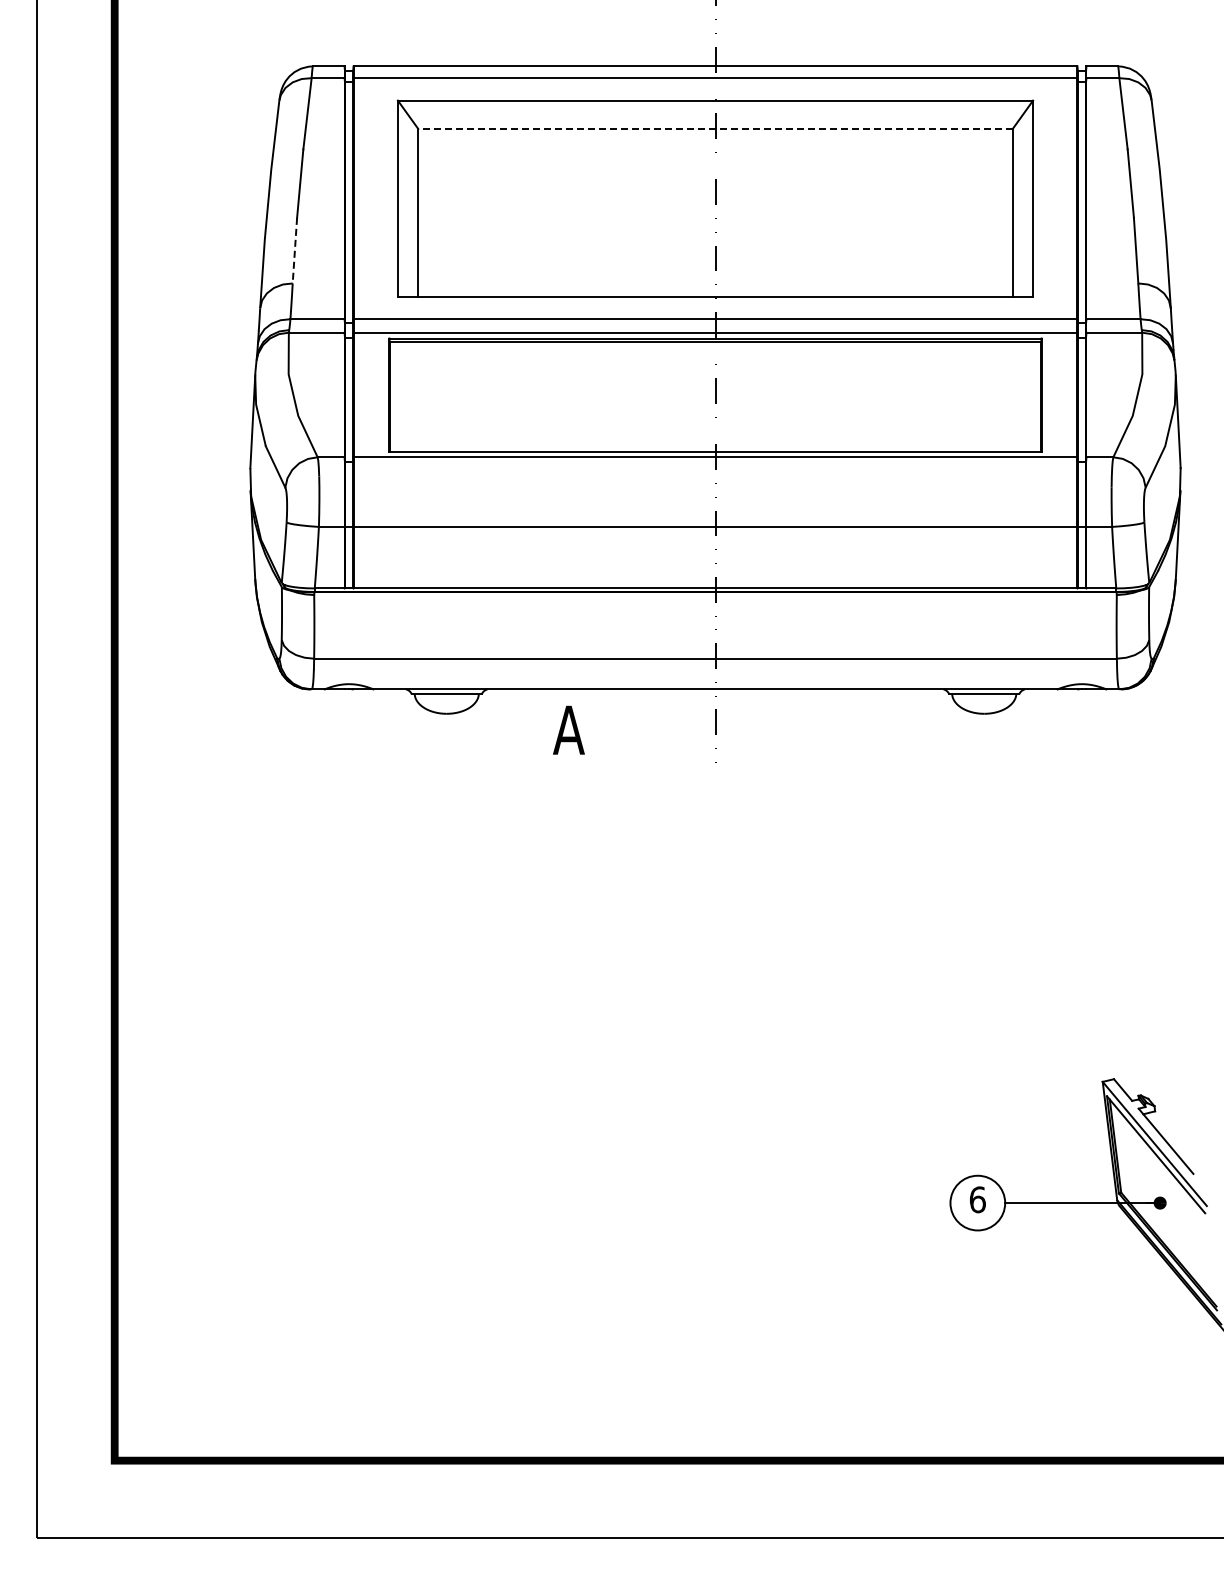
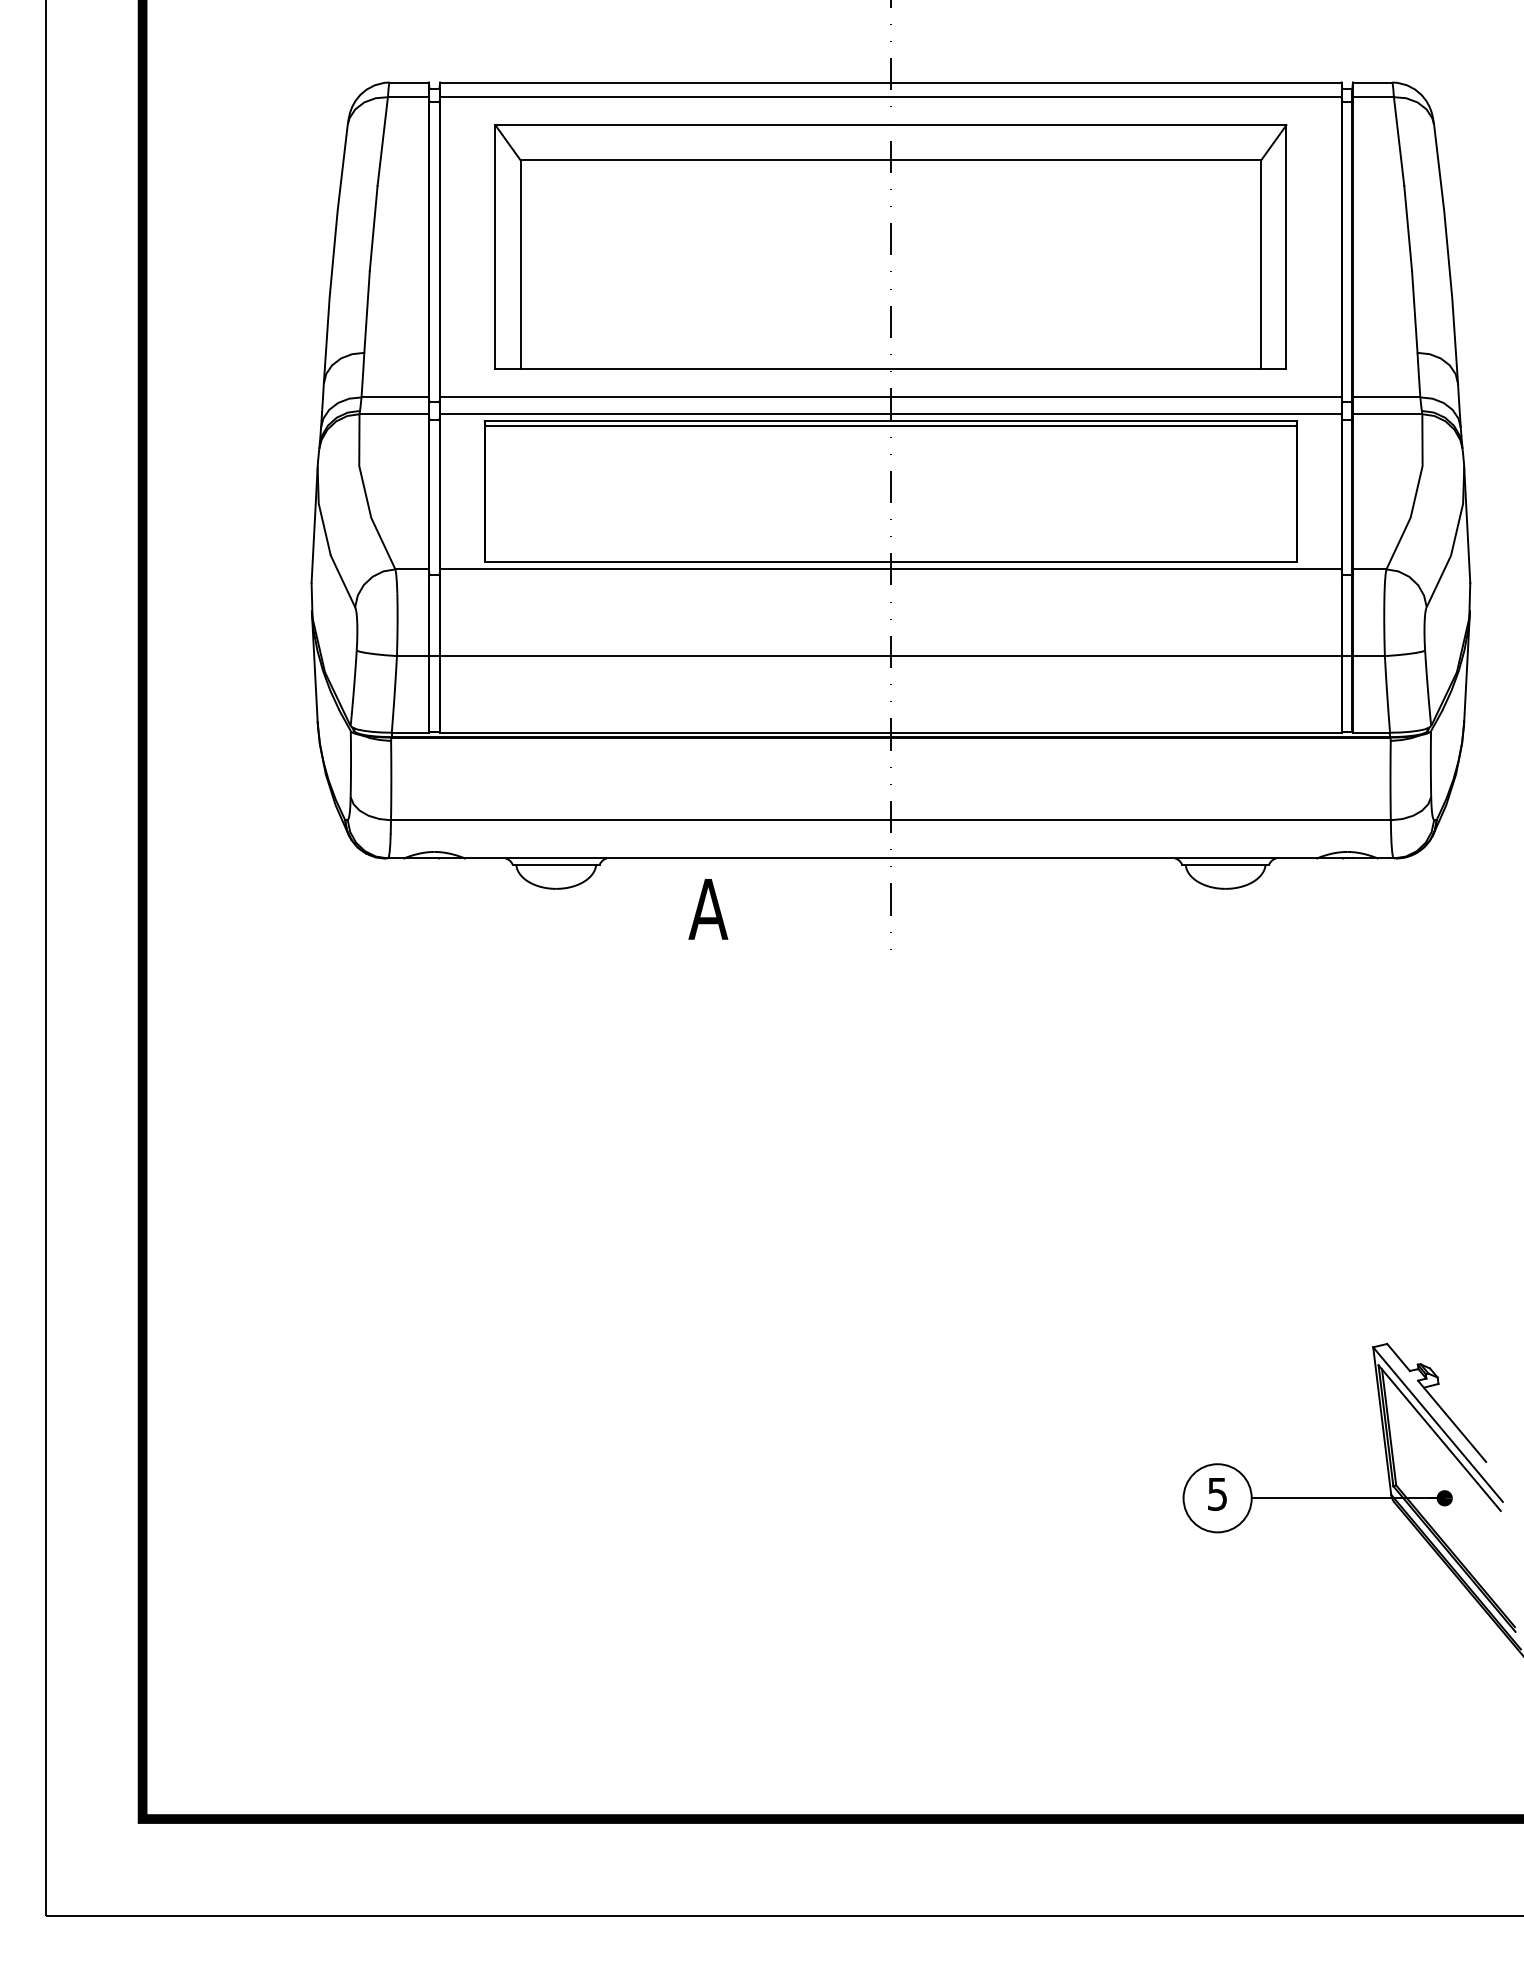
line: (715, 128) -> (890, 159), dashed -> solid
line: (294, 250) -> (366, 311), dashed -> solid
text: (977, 1199) -> (1217, 1493), 6 -> 5

